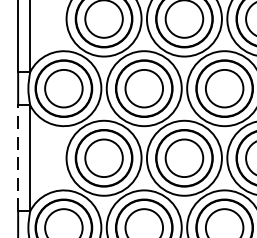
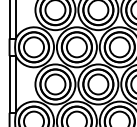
line: (17, 156) -> (9, 83), dashed -> solid

